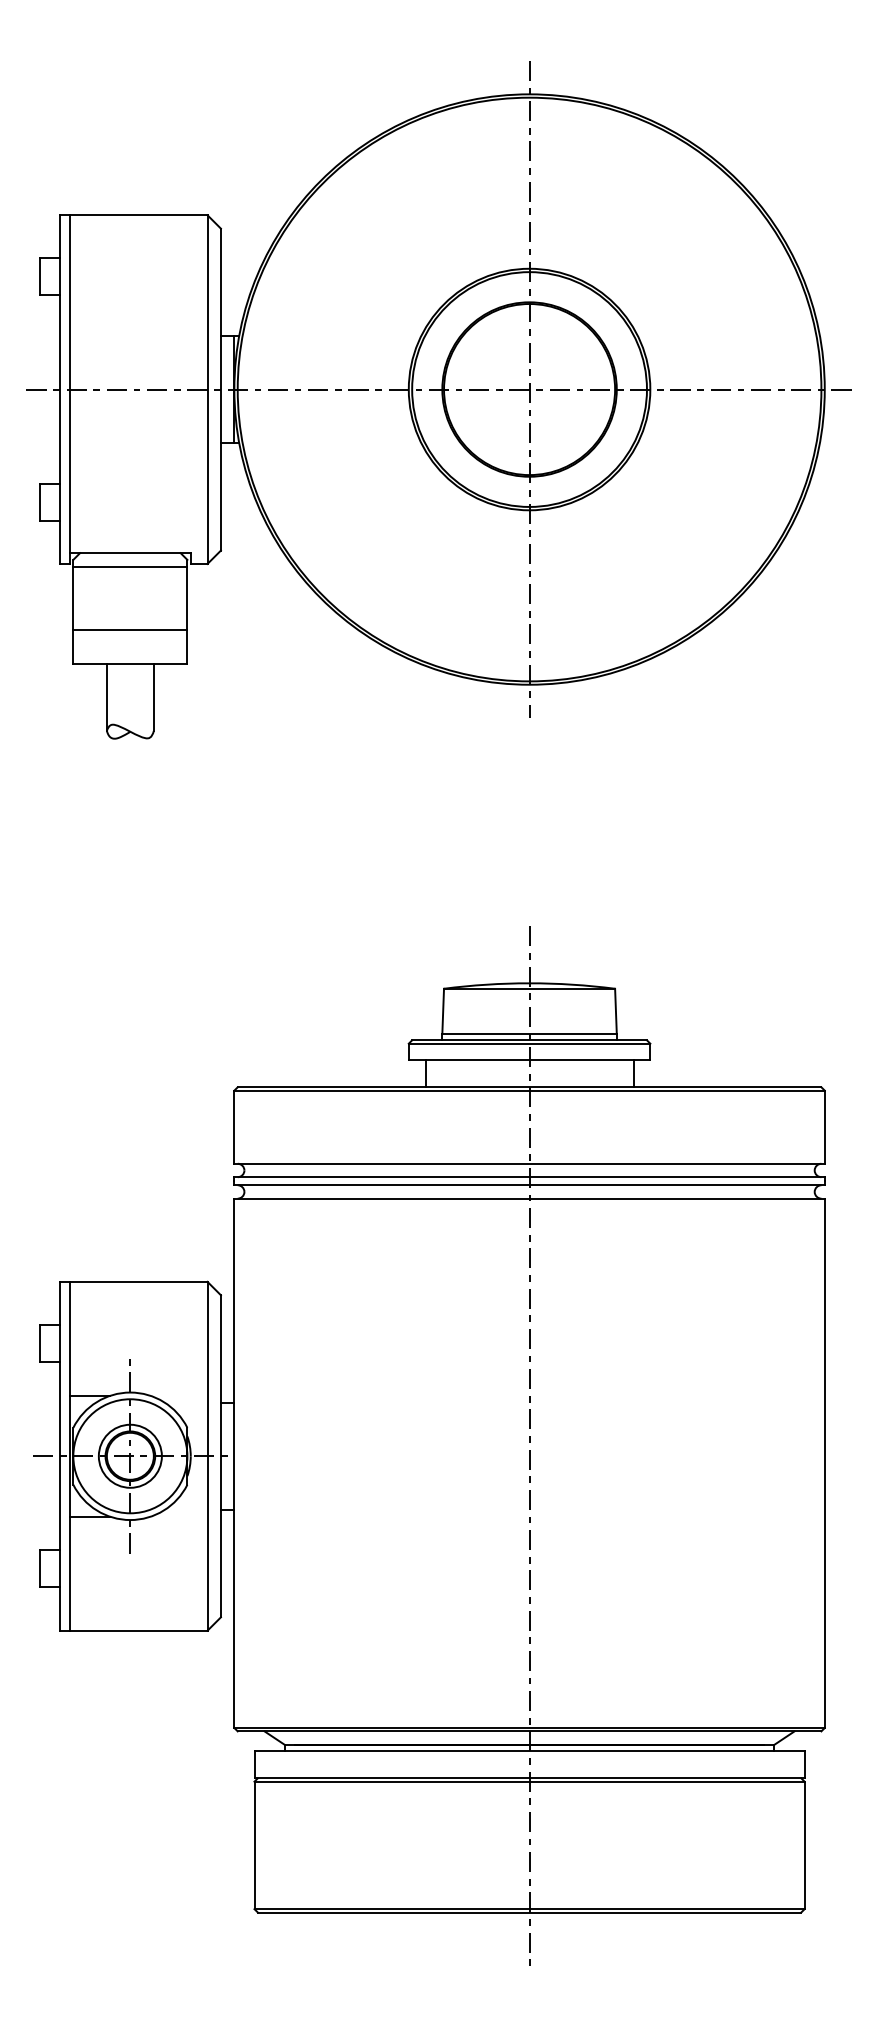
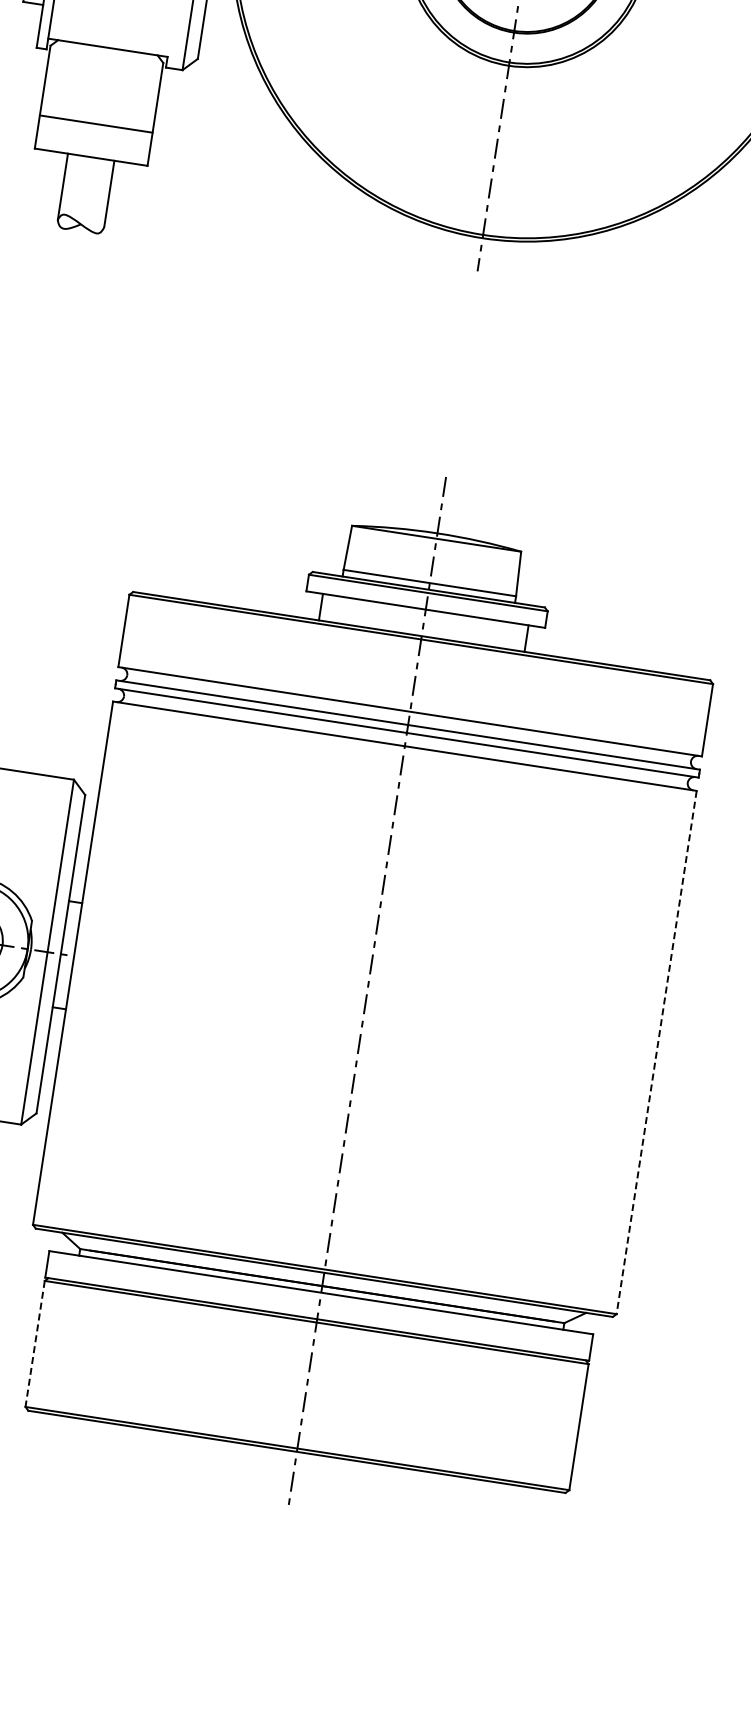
line: (130, 566) -> (106, 60), removed
line: (824, 1463) -> (656, 1052), solid -> dashed
line: (254, 1845) -> (35, 1344), solid -> dashed

